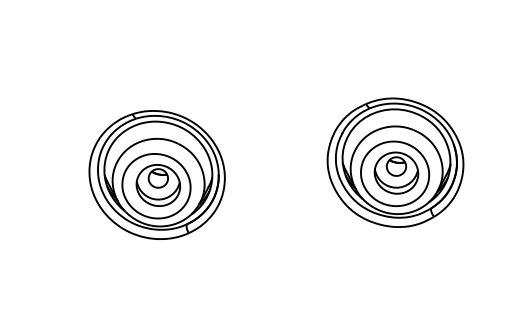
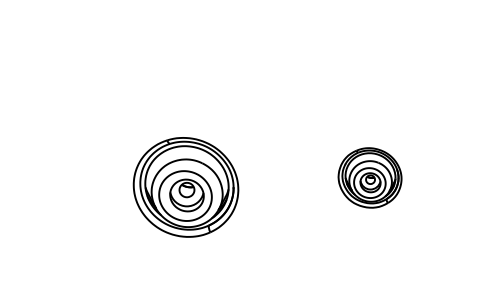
part: (394, 162) -> (369, 177), size x0.6

